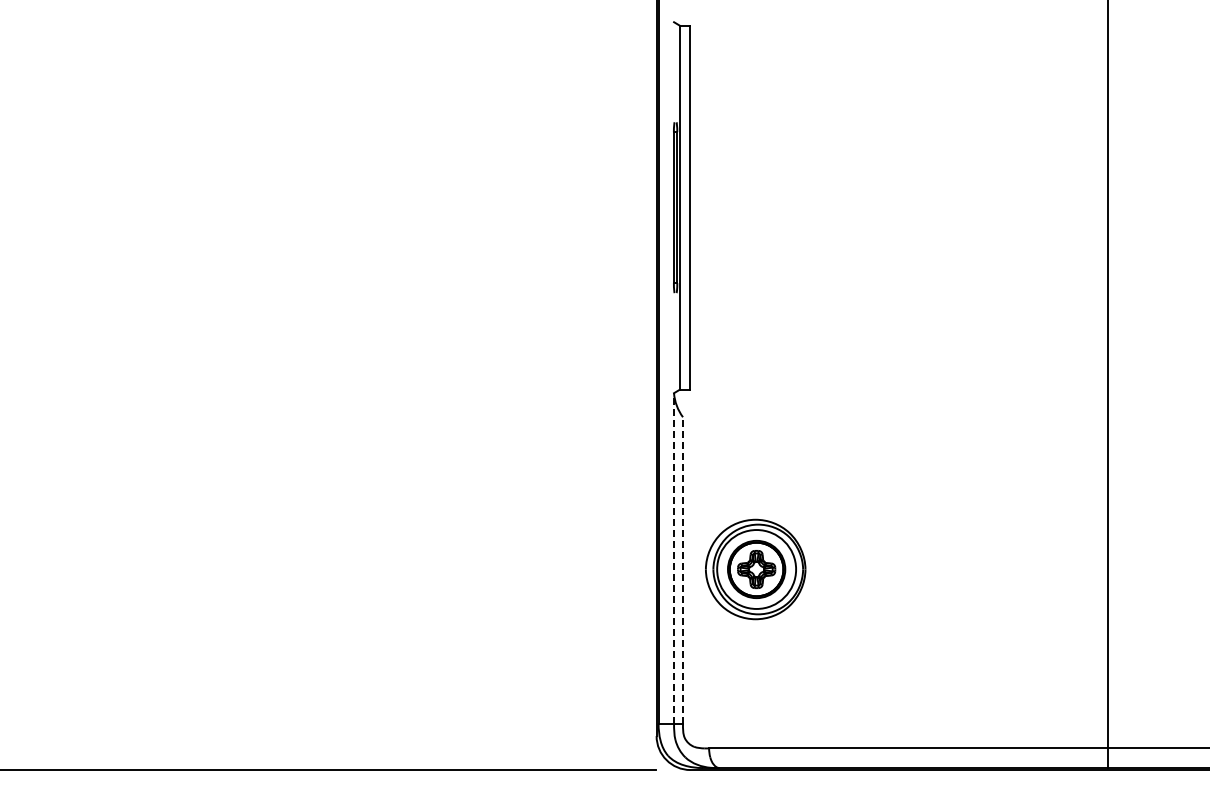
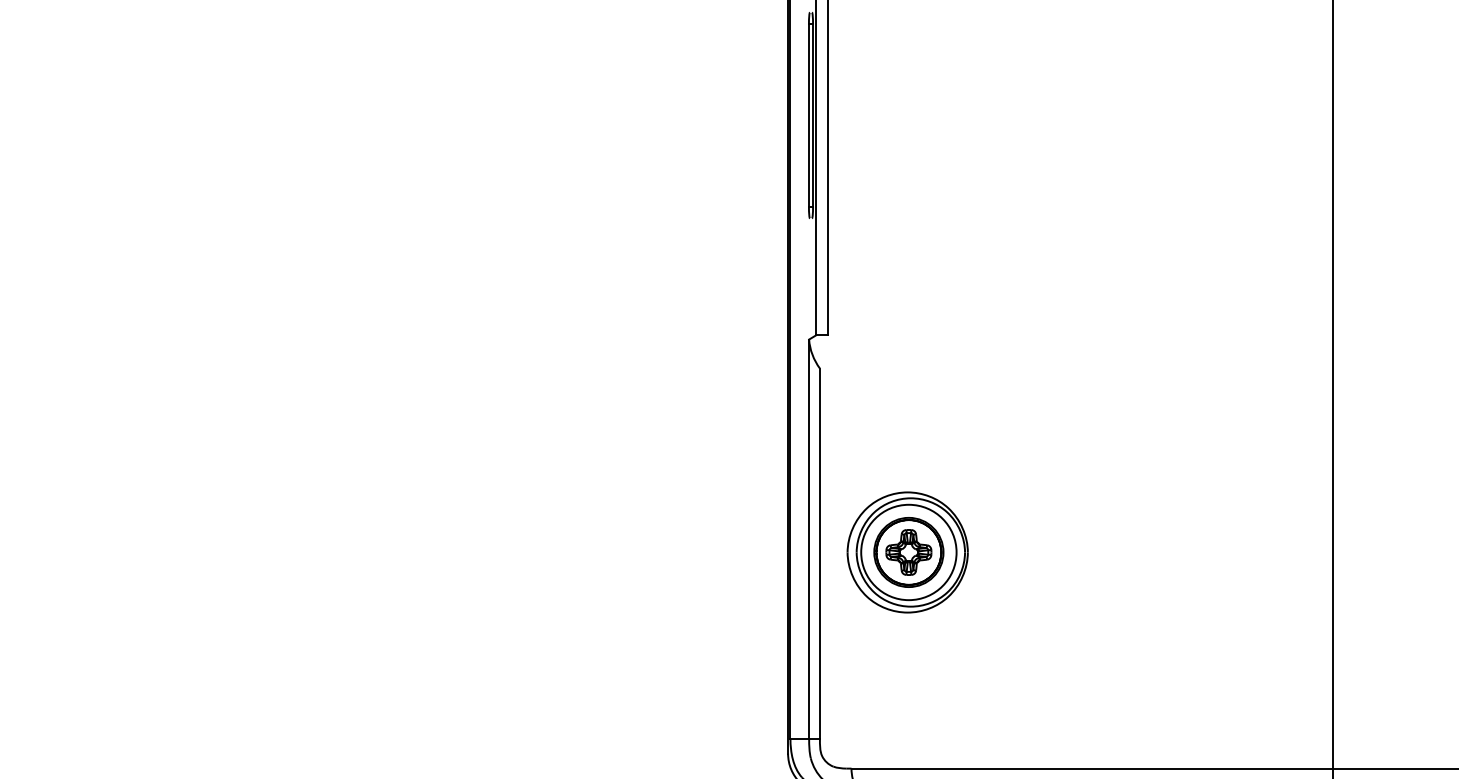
line: (674, 558) -> (809, 539), dashed -> solid
line: (683, 570) -> (820, 553), dashed -> solid

